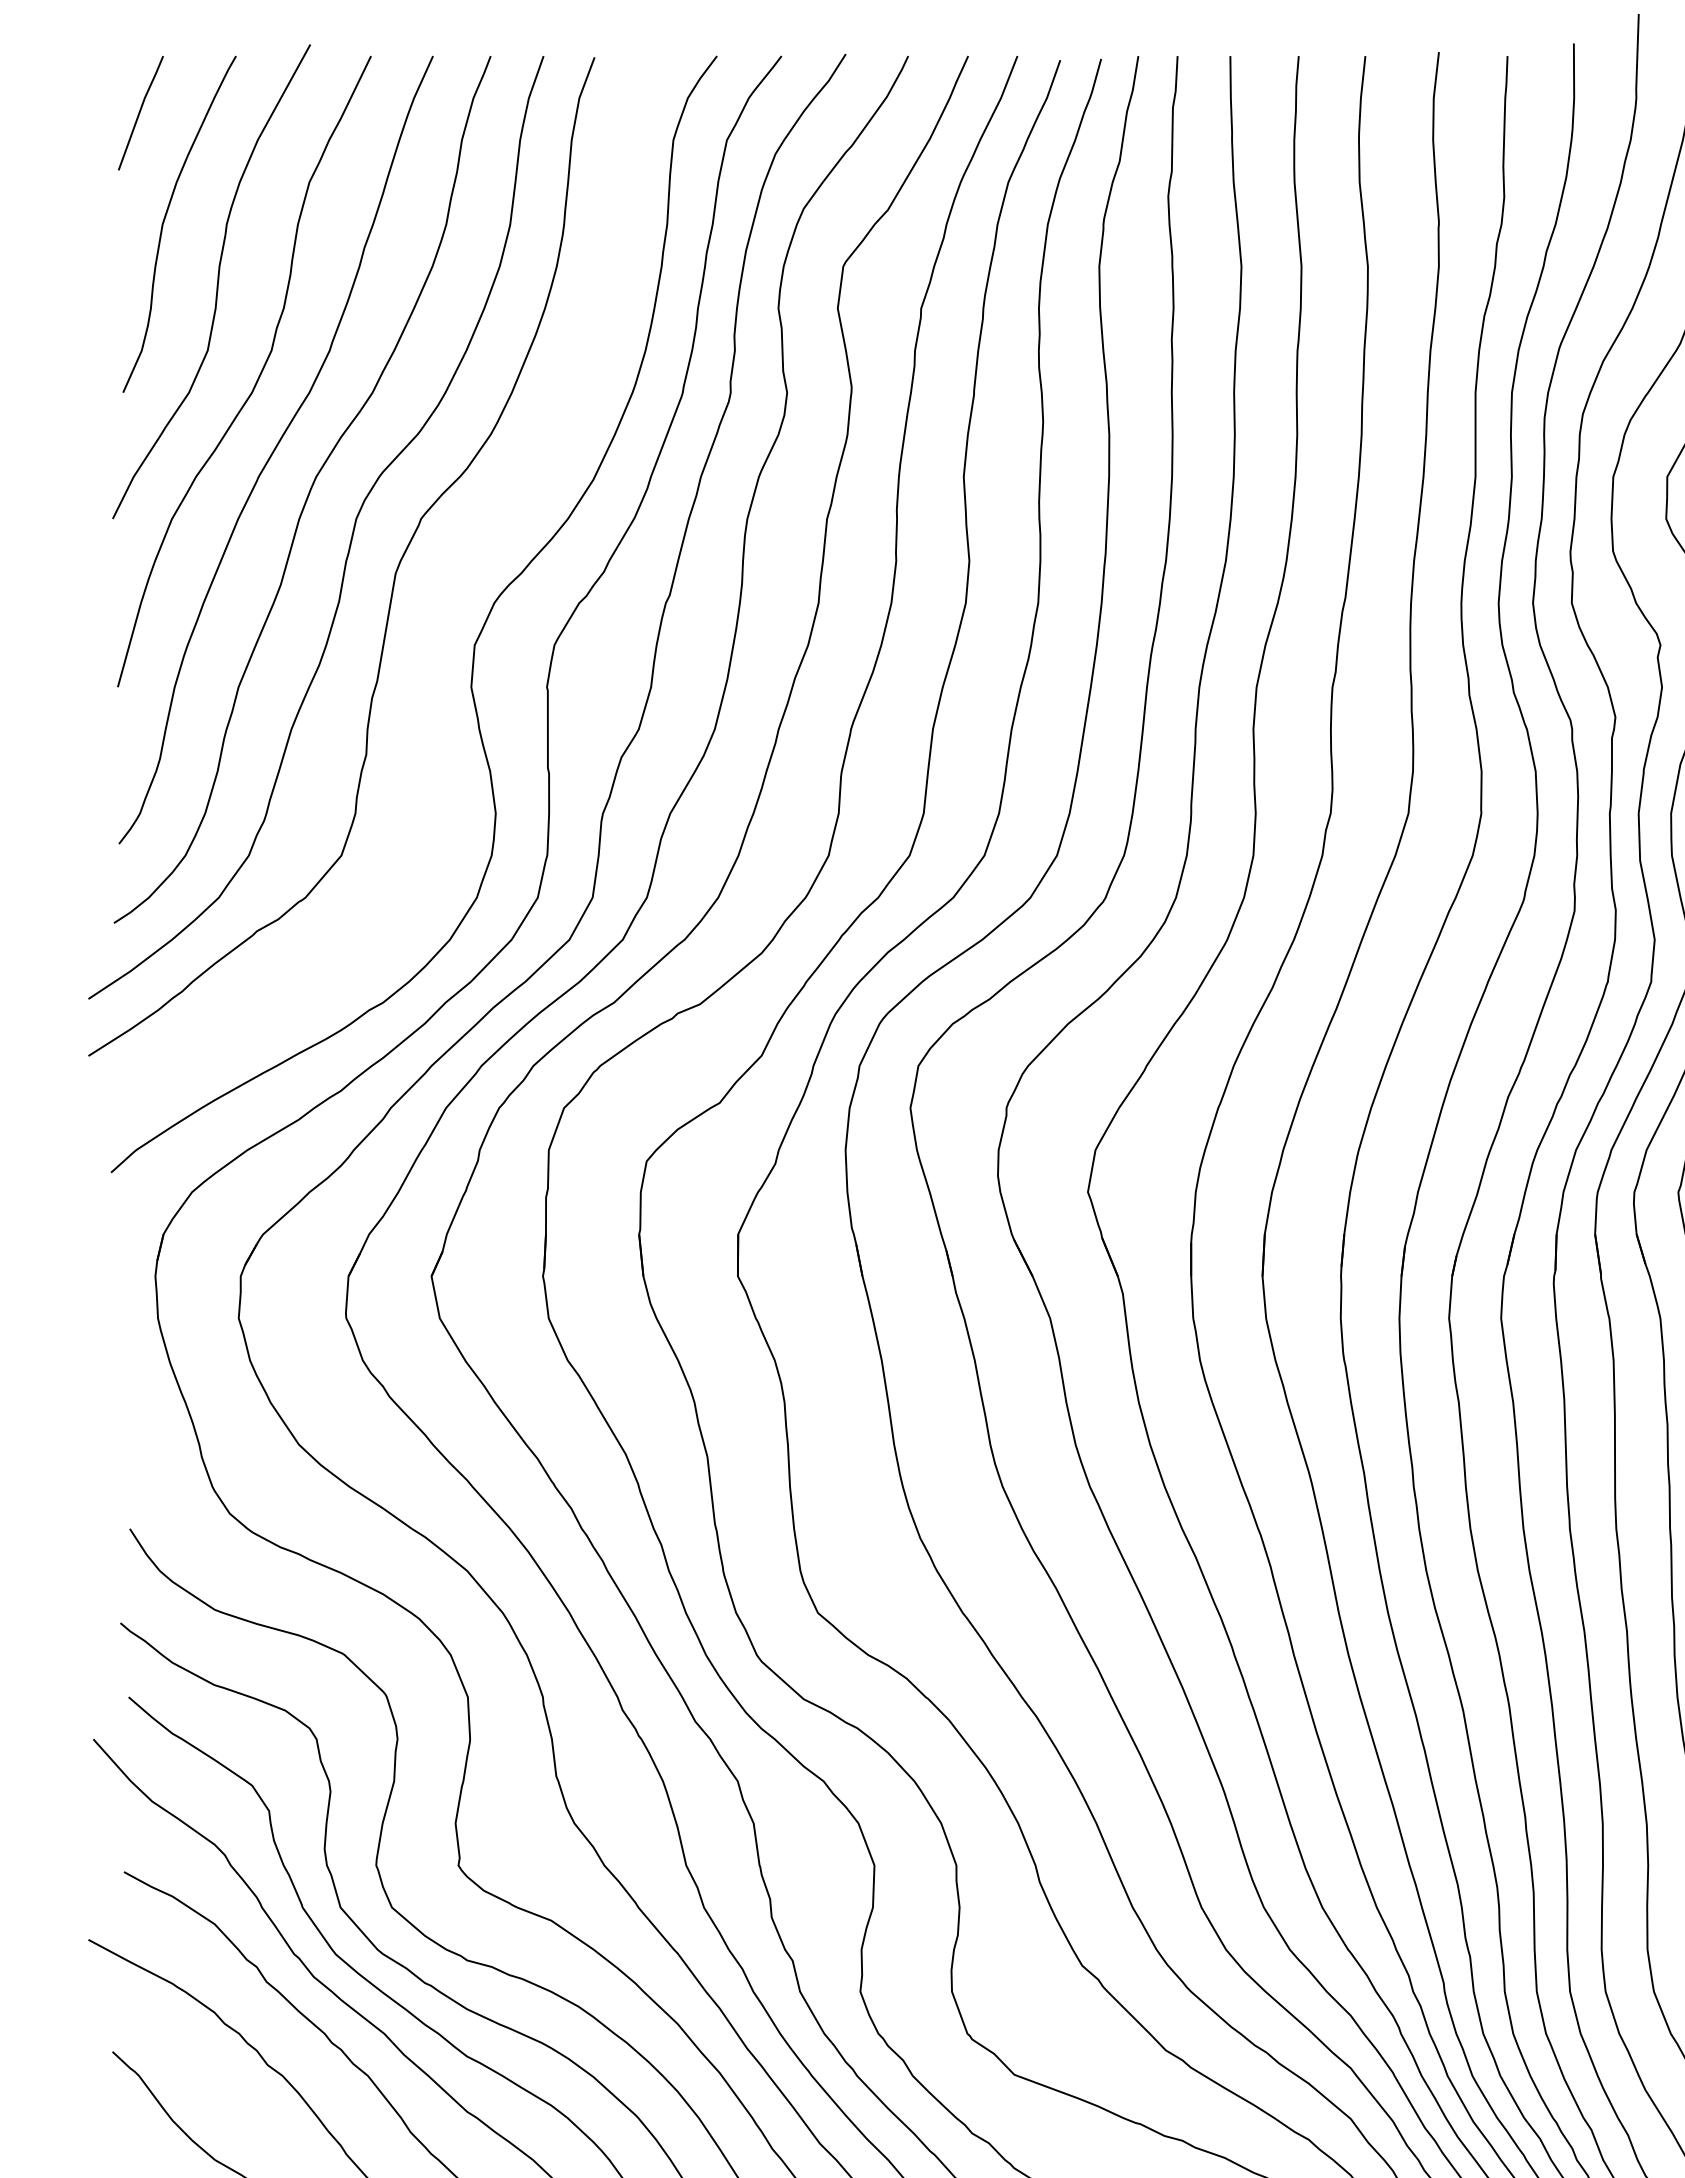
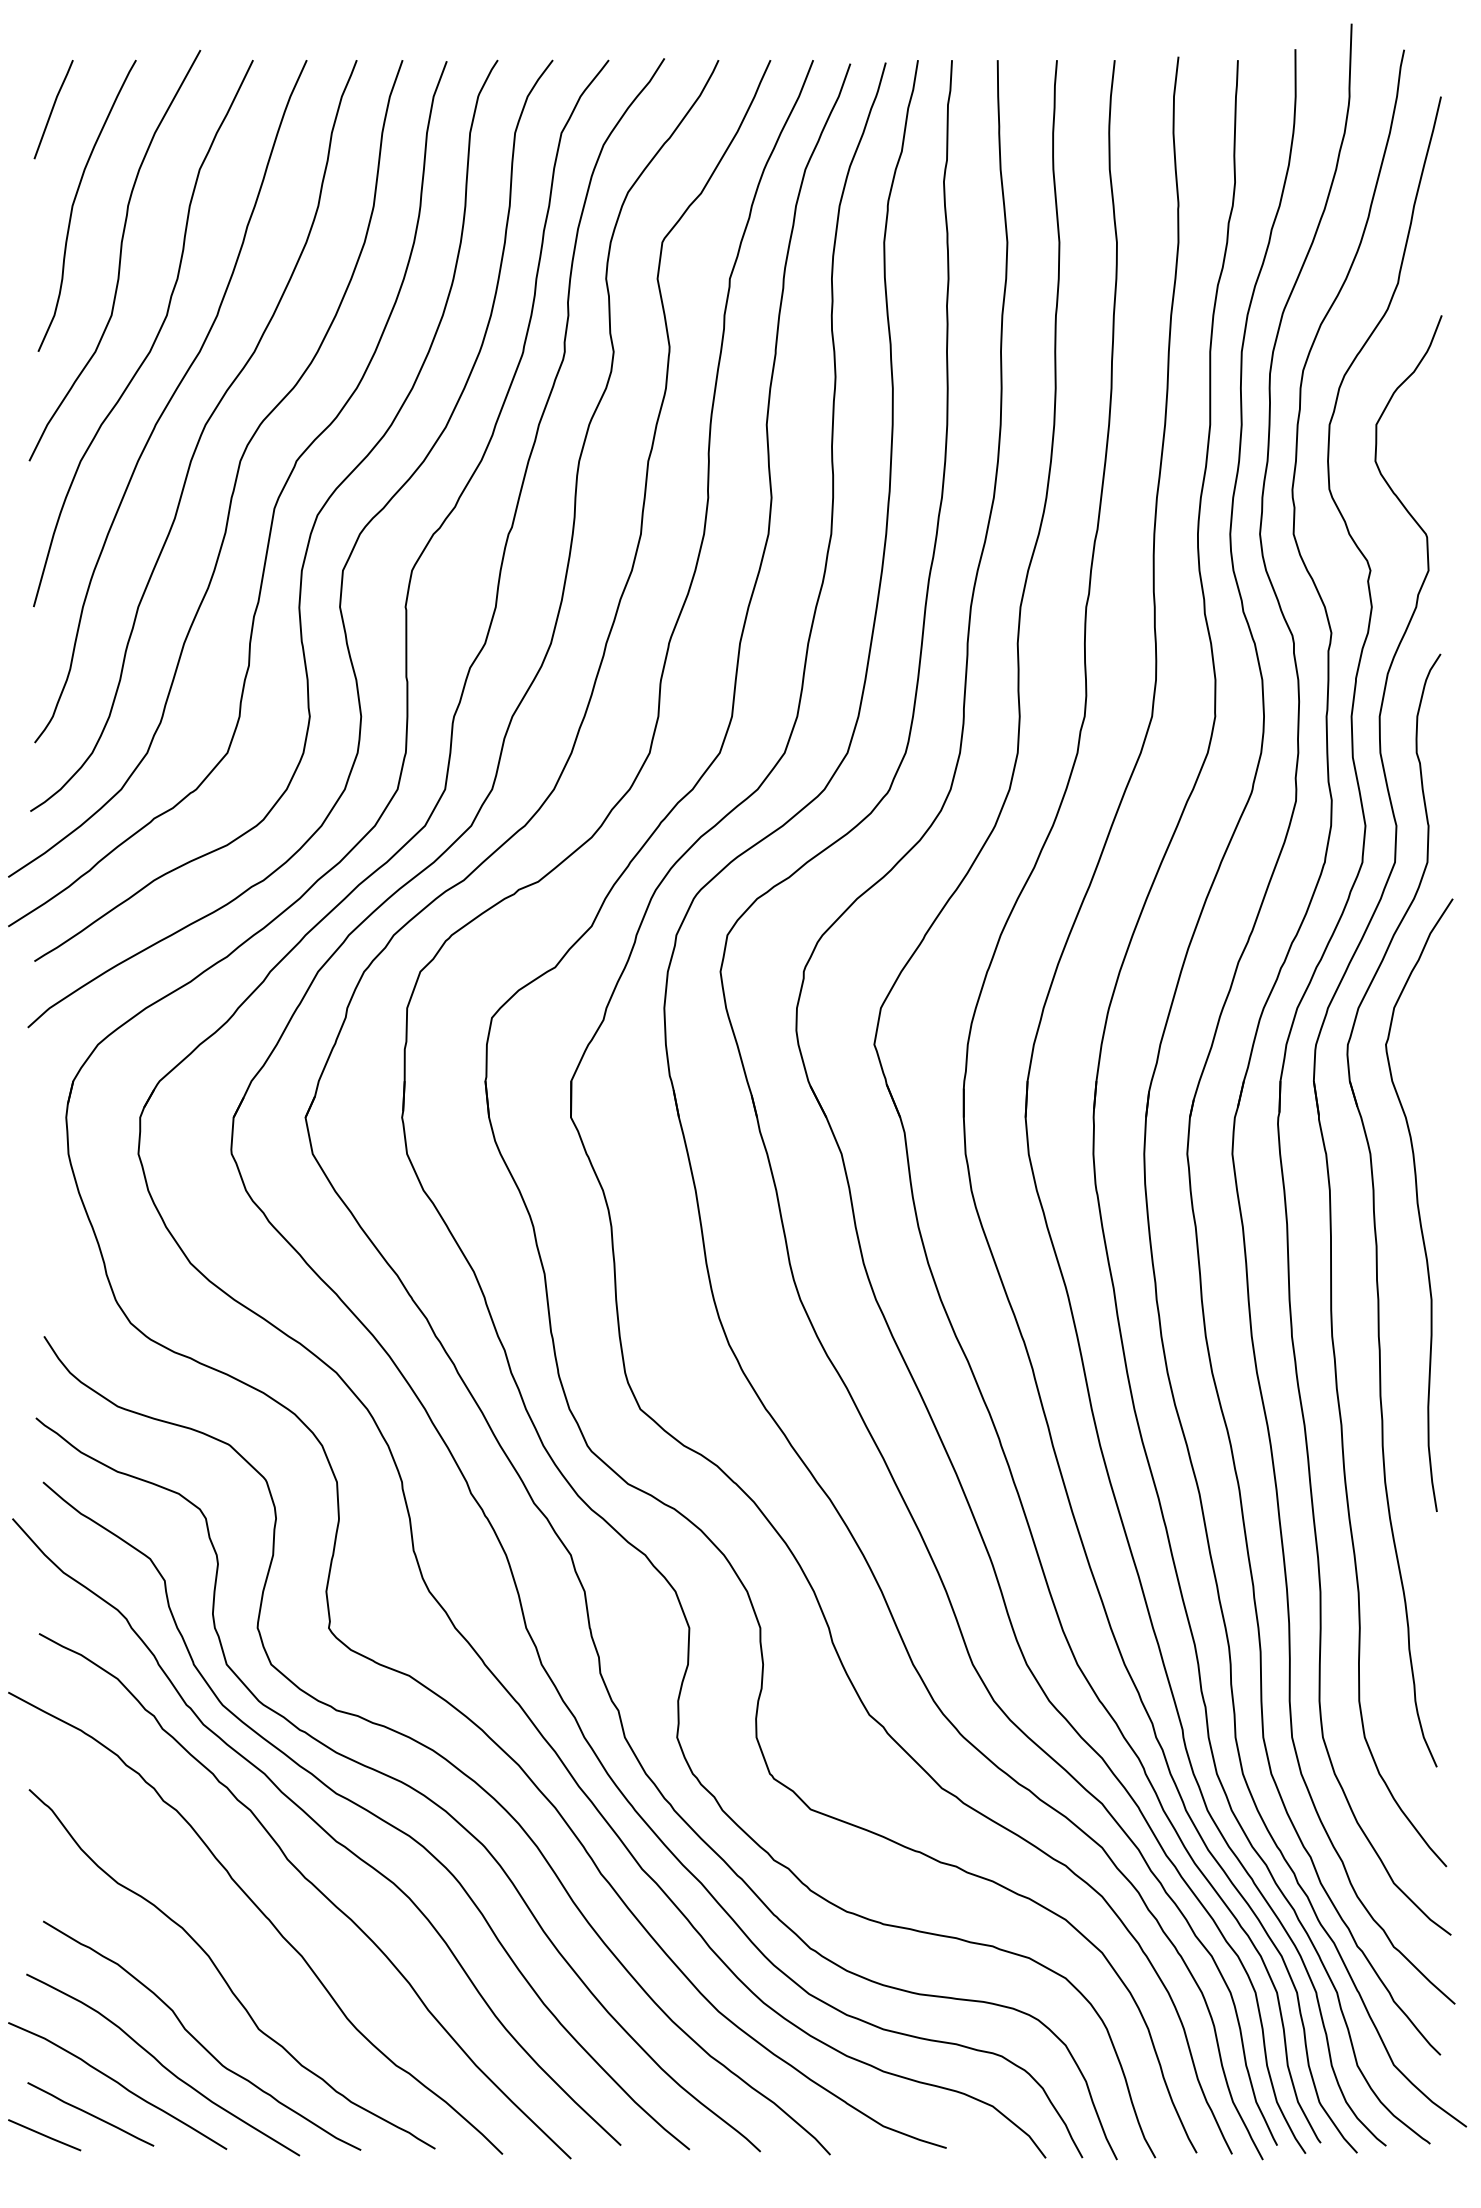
curve: (439, 593) -> (312, 525), added

